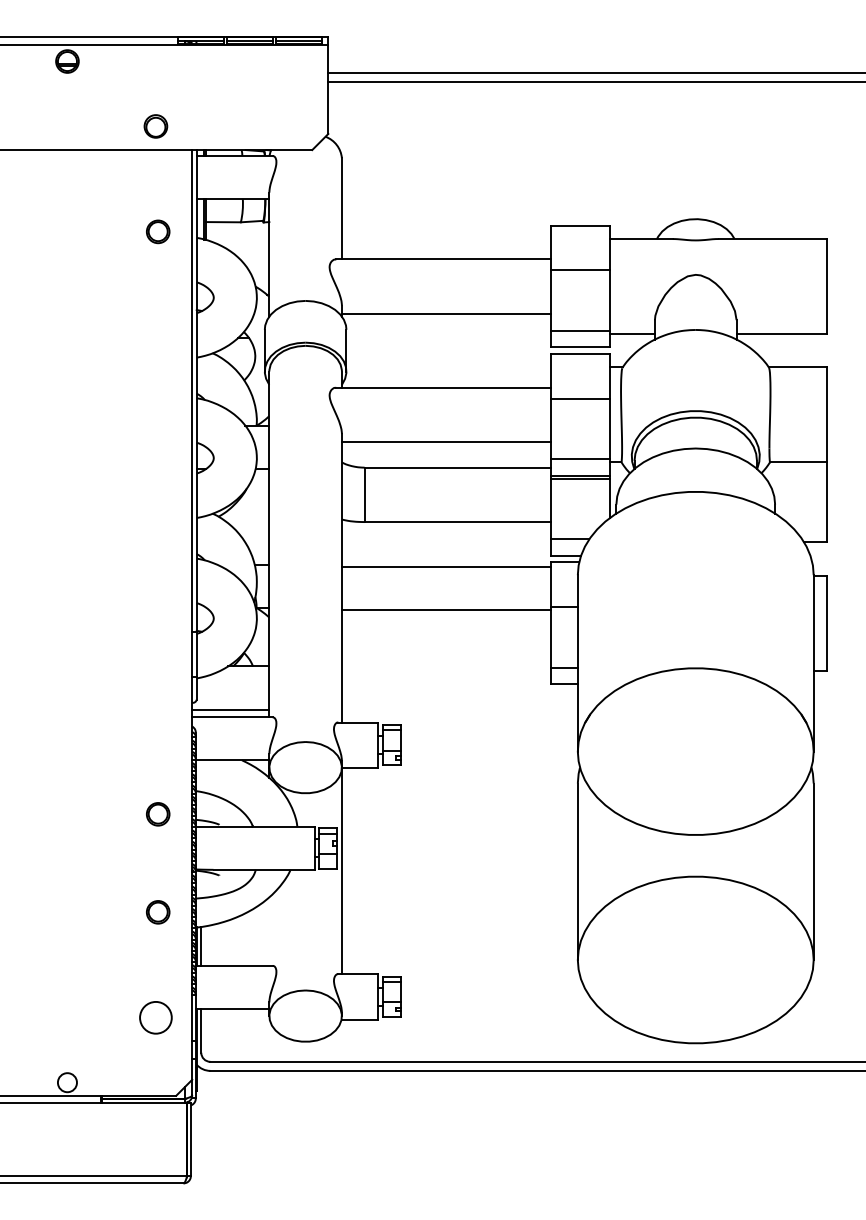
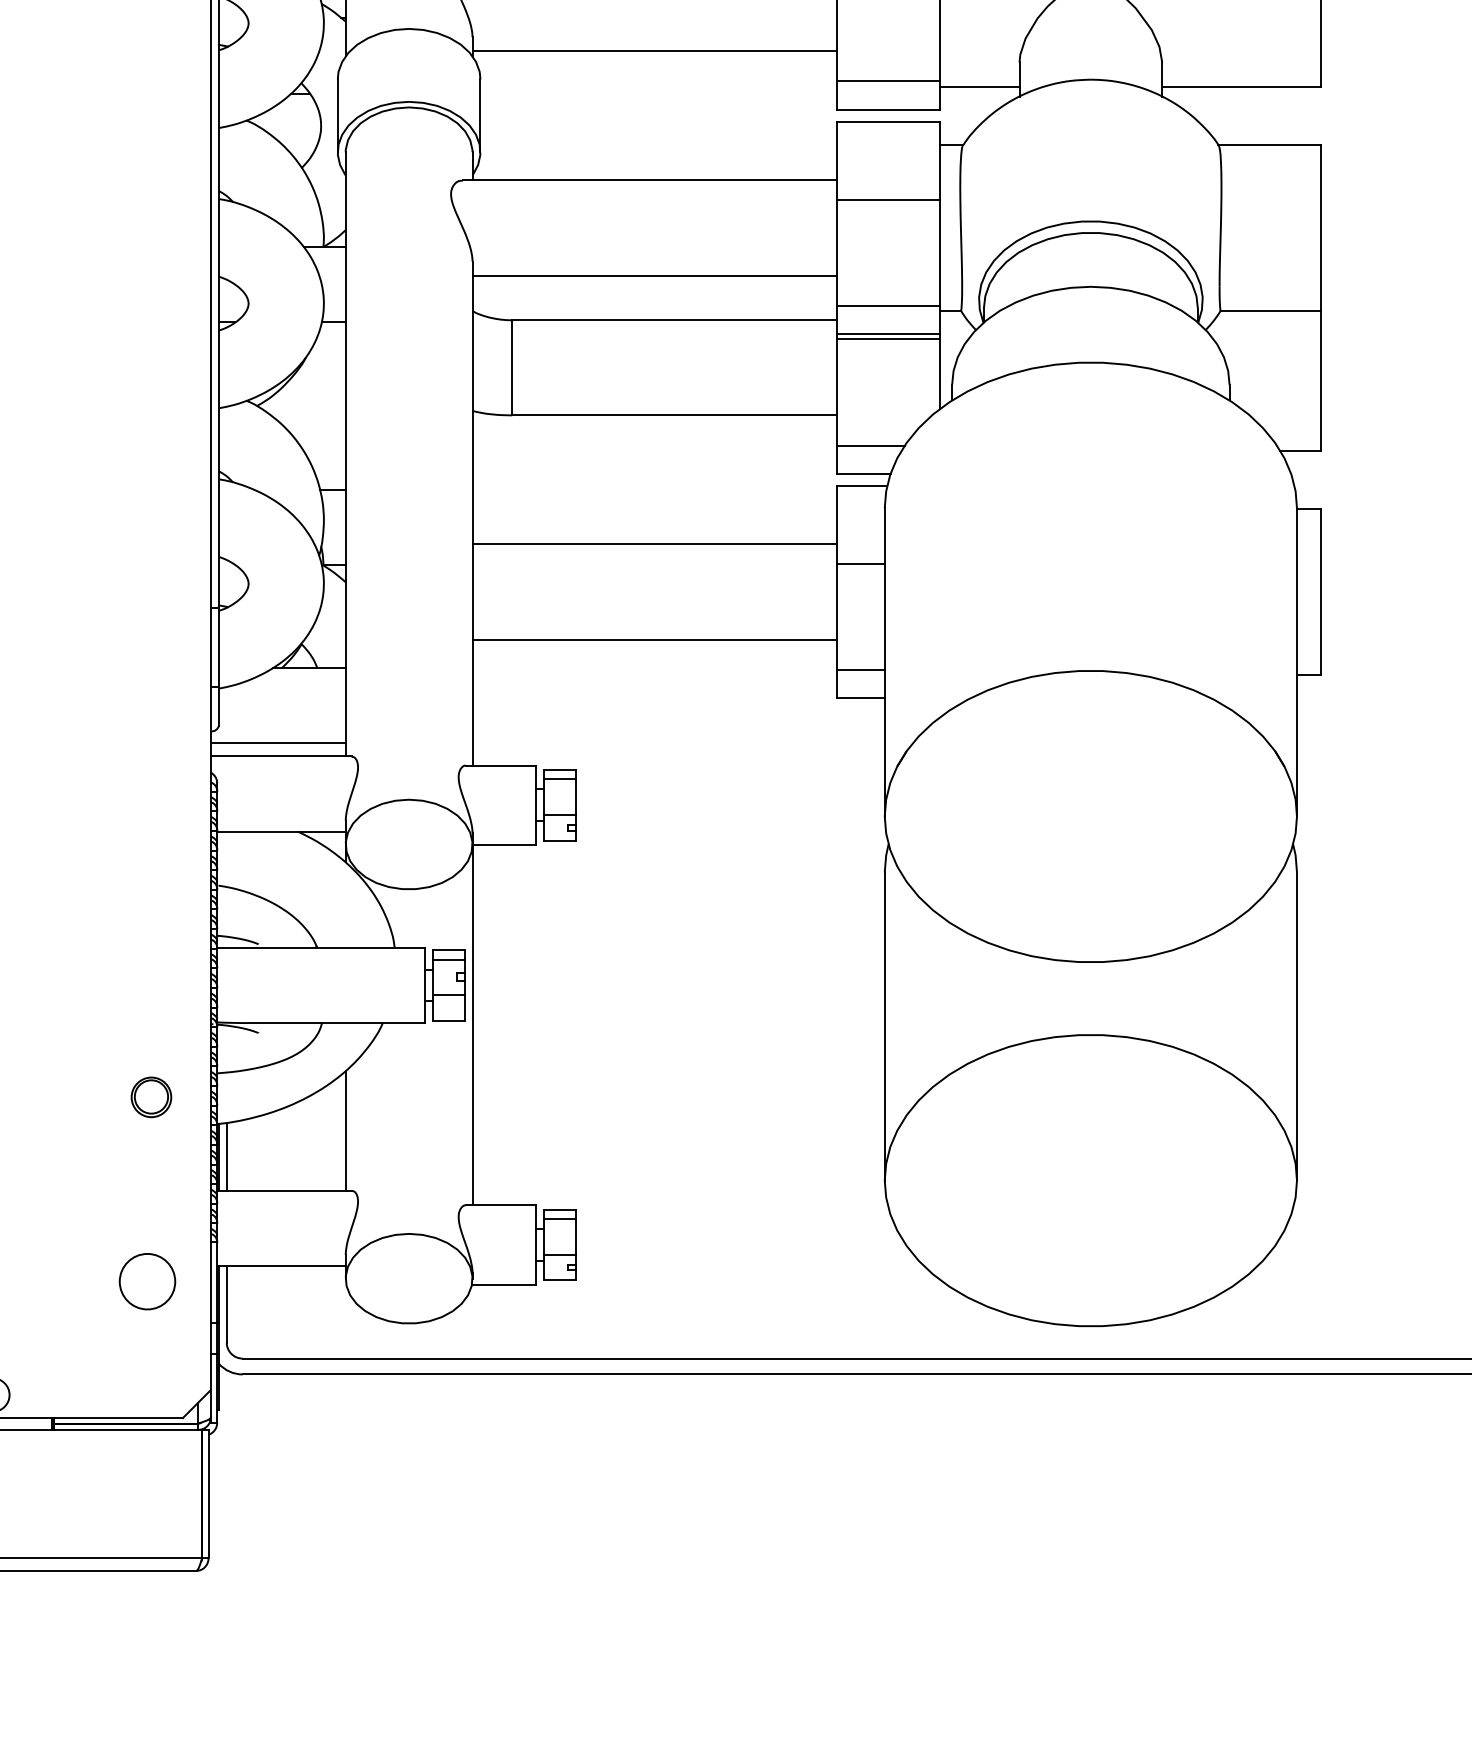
line: (445, 566) -> (653, 543), moved
line: (445, 610) -> (653, 639), moved
part: (158, 814) -> (152, 926), removed
line: (269, 931) -> (345, 1130), added

